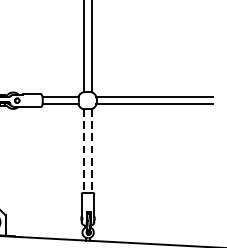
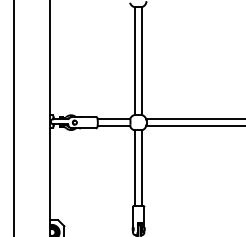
line: (84, 151) -> (135, 168), dashed -> solid
line: (91, 151) -> (141, 168), dashed -> solid

